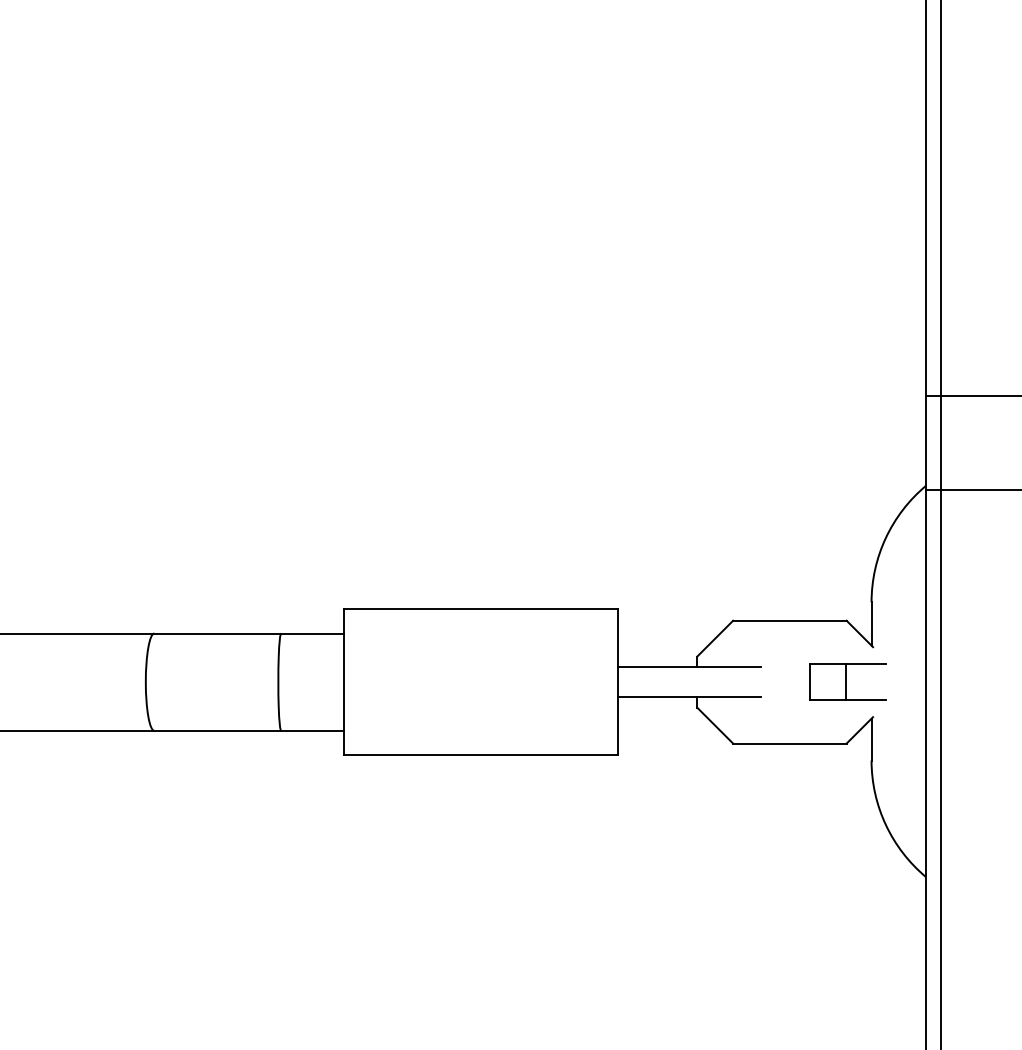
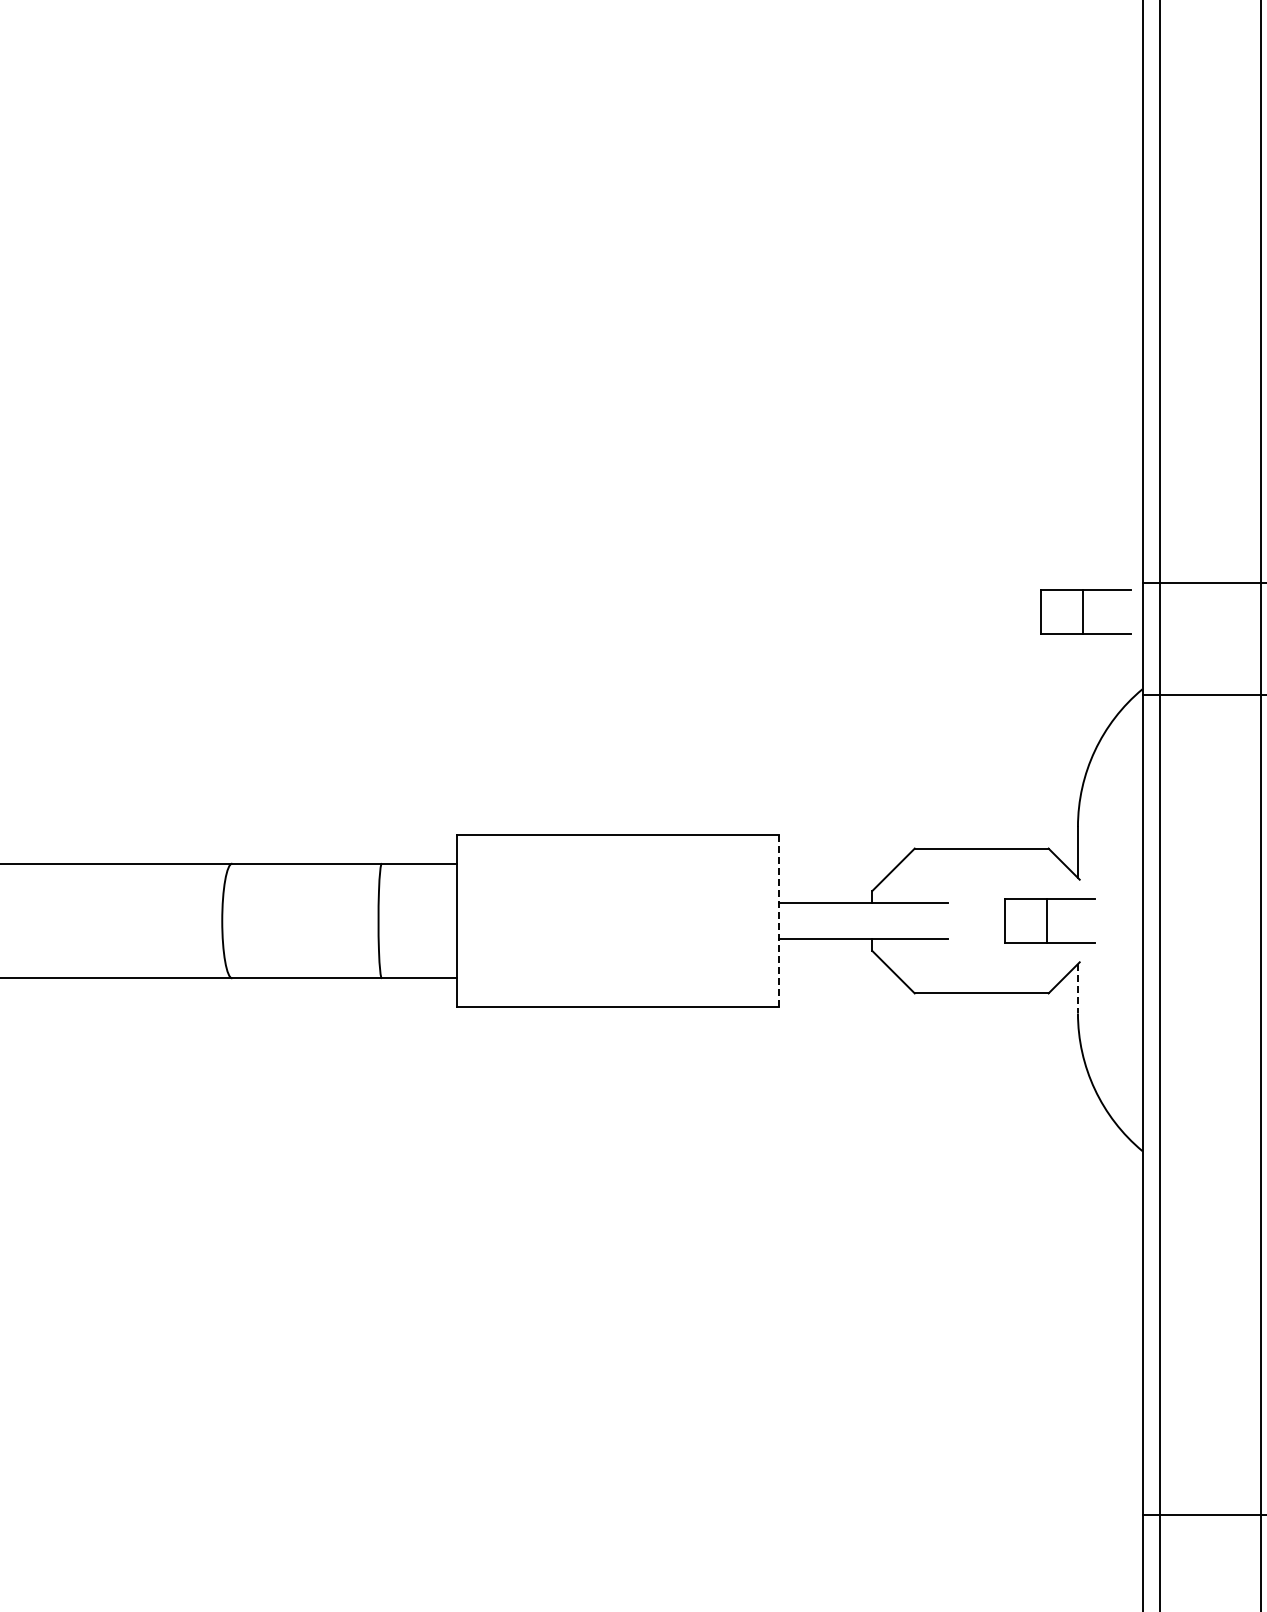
part: (877, 419) -> (1085, 611), added
line: (618, 682) -> (779, 921), solid -> dashed
line: (871, 739) -> (1077, 988), solid -> dashed

